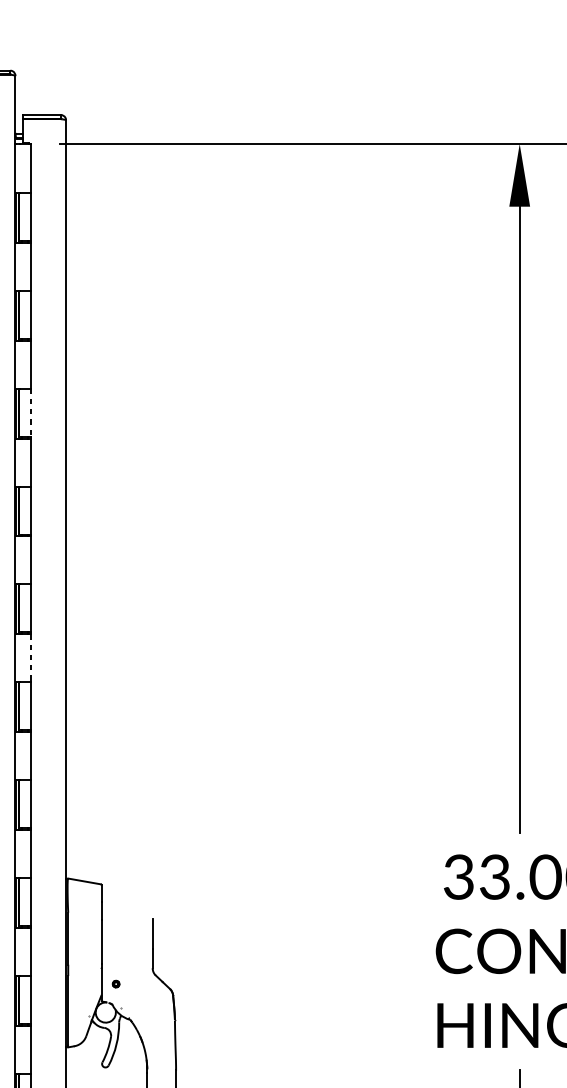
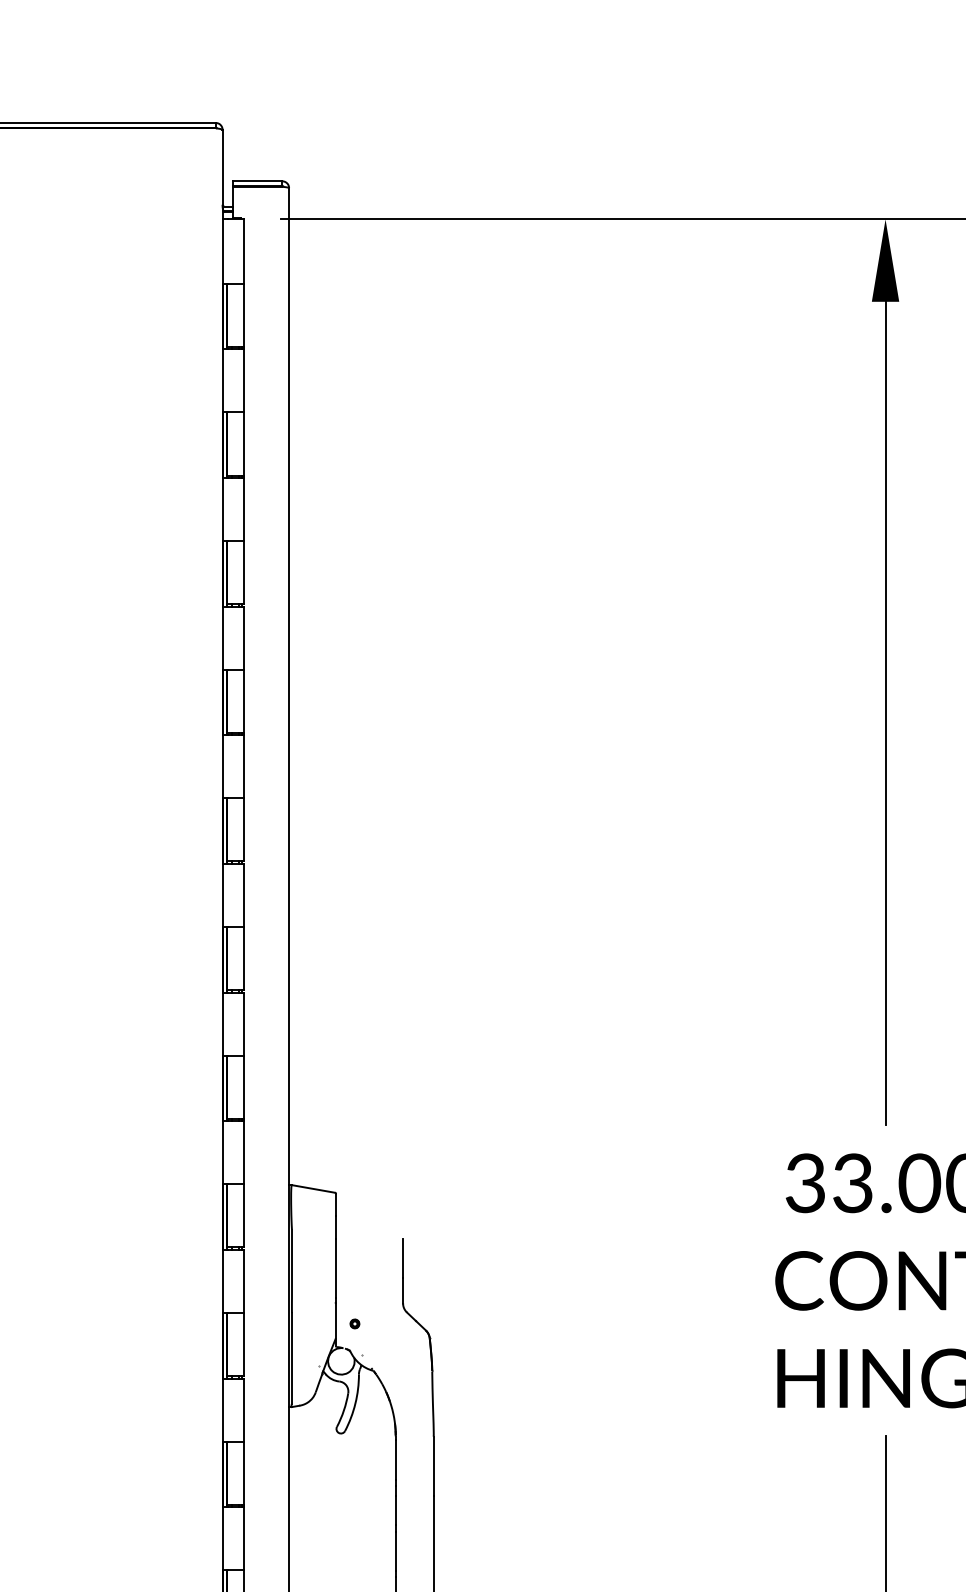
line: (31, 412) -> (243, 572), dashed -> solid
line: (31, 658) -> (243, 895), dashed -> solid

